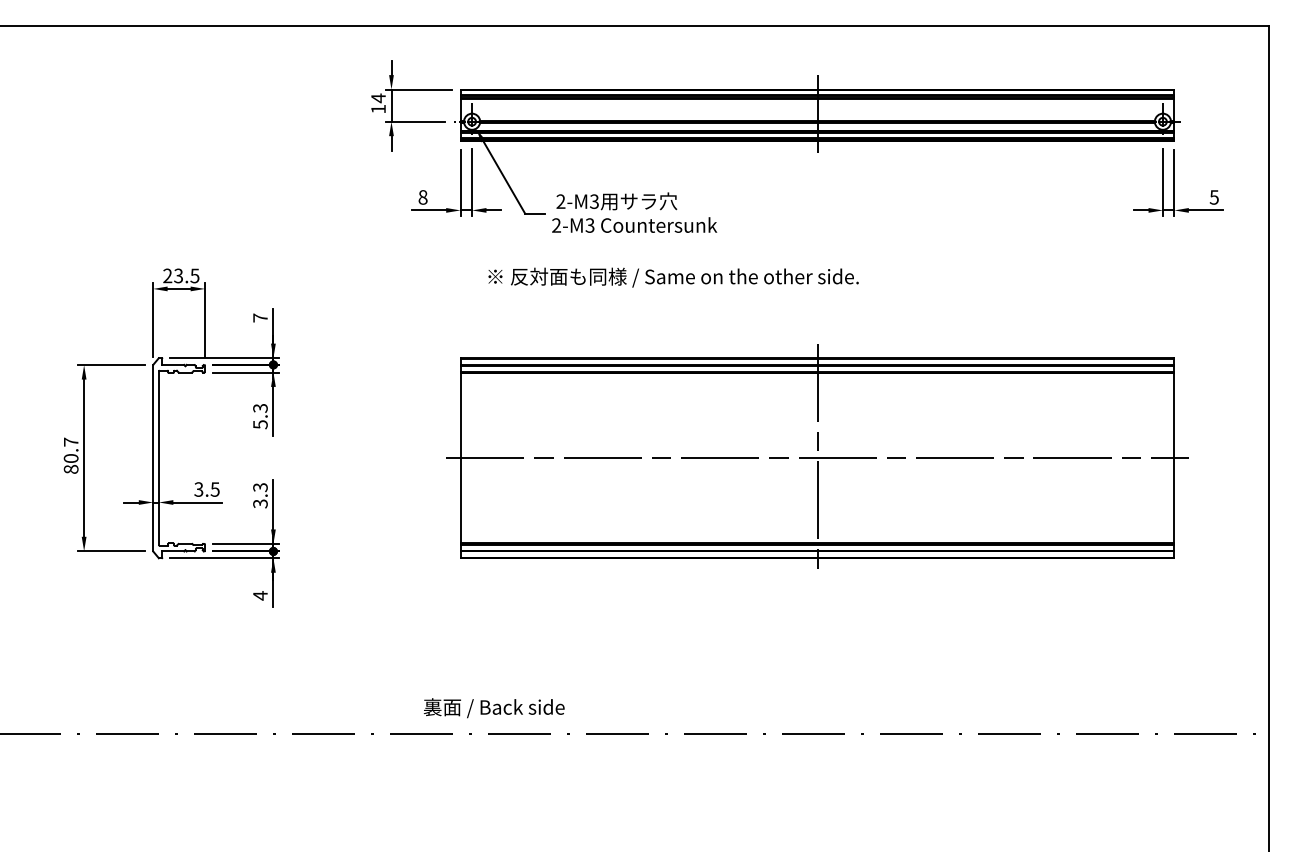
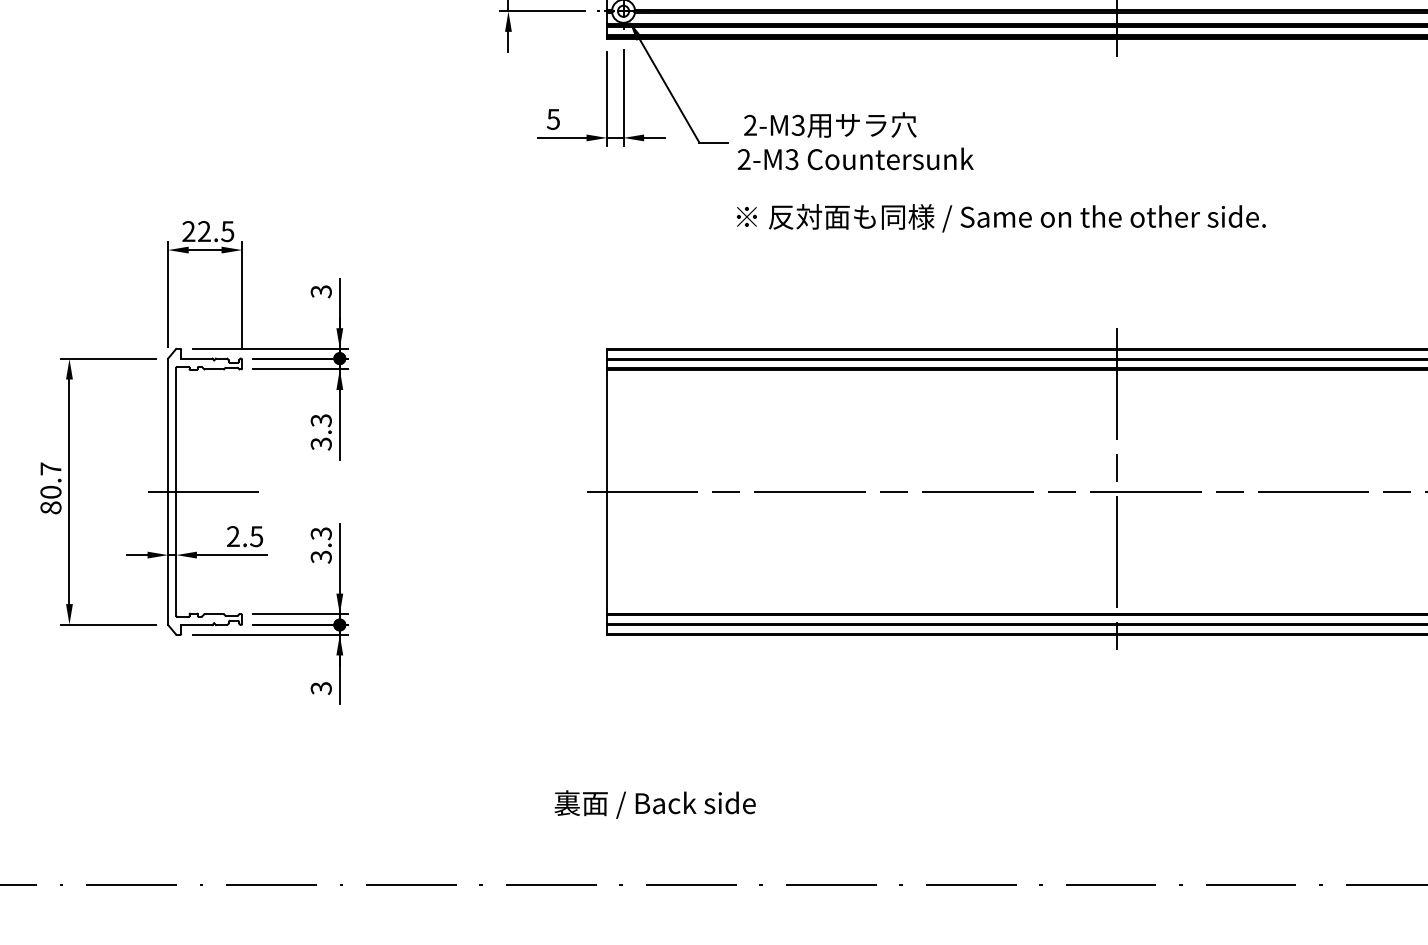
text: (422, 197) -> (552, 119), 8 -> 5
text: (178, 276) -> (204, 232), 23.5 -> 22.5
text: (673, 277) -> (1001, 218), moved
text: (260, 317) -> (321, 290), 7 -> 3
text: (260, 424) -> (321, 443), 5.3 -> 3.3
line: (178, 458) -> (204, 492), added
text: (198, 489) -> (232, 536), 3.5 -> 2.5
text: (260, 595) -> (321, 687), 4 -> 3
text: (494, 708) -> (655, 805), moved

